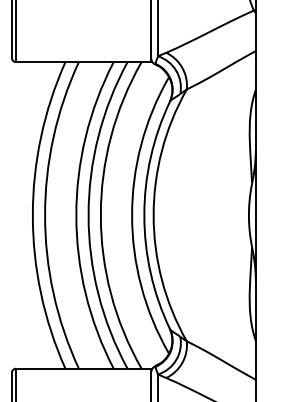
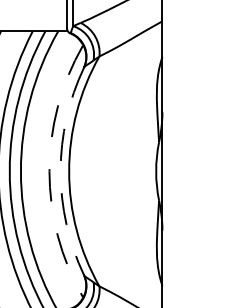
arc: (132, 215) -> (49, 171), solid -> dashed
arc: (144, 215) -> (60, 171), solid -> dashed

